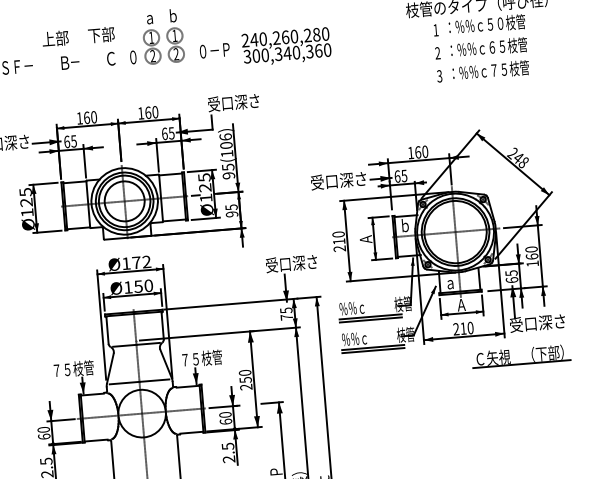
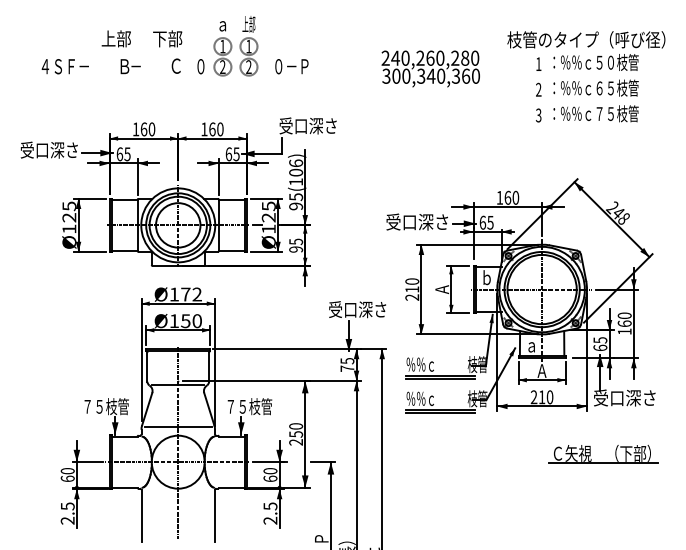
text: (172, 16) -> (248, 24), ｂ -> 上部
text: (286, 46) -> (430, 68), moved
part: (521, 363) -> (603, 462), moved

